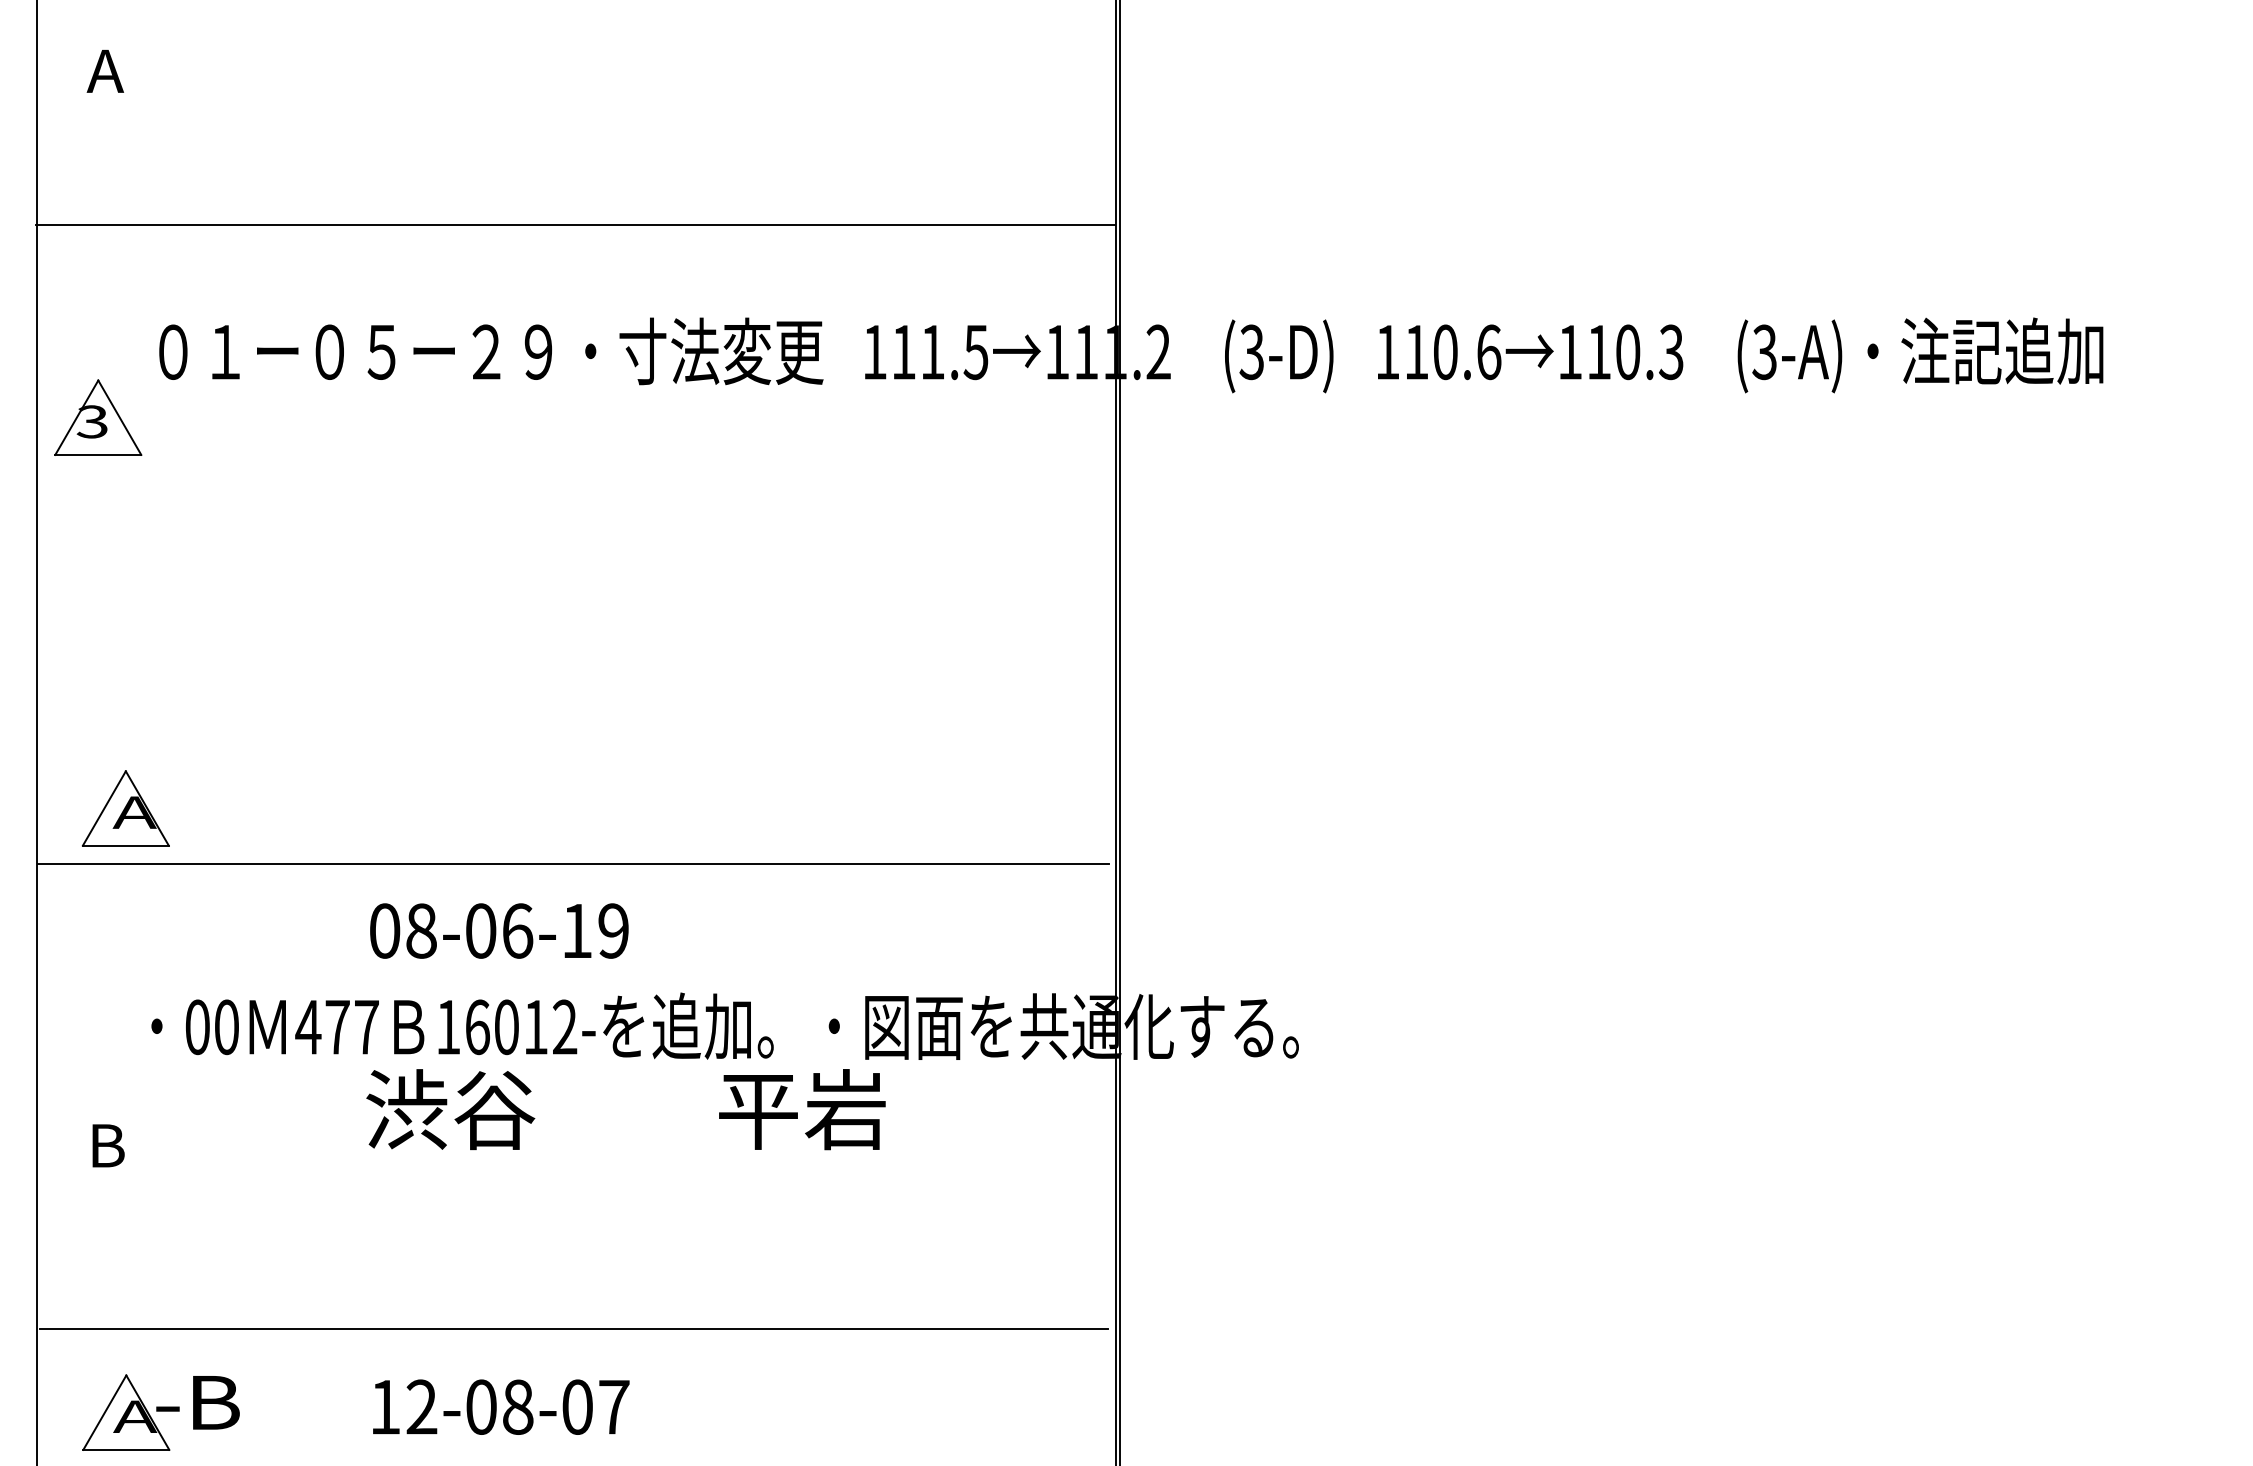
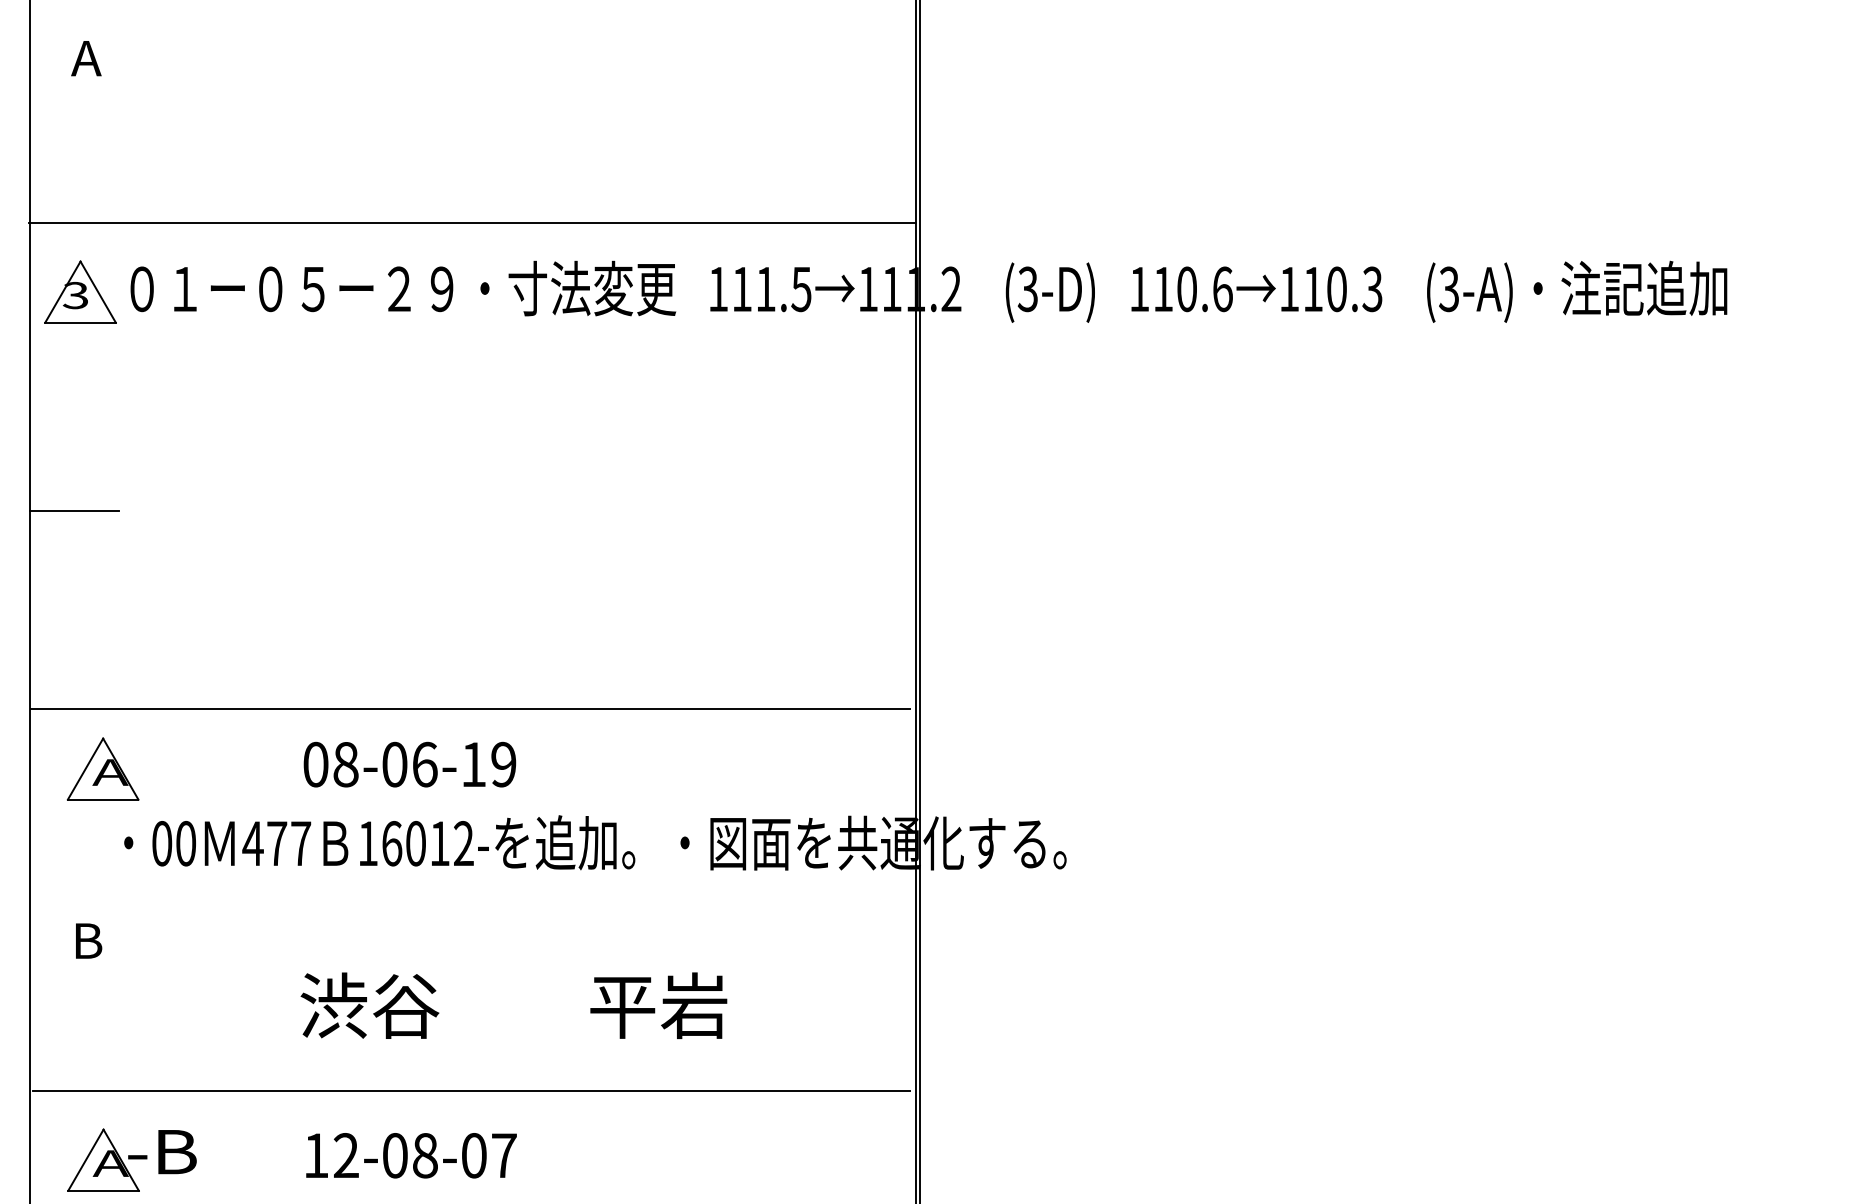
line: (575, 225) -> (472, 222), moved
part: (98, 417) -> (80, 291), moved
line: (90, 622) -> (74, 511), added
part: (125, 808) -> (102, 769), moved
text: (625, 1109) -> (513, 1005), moved

